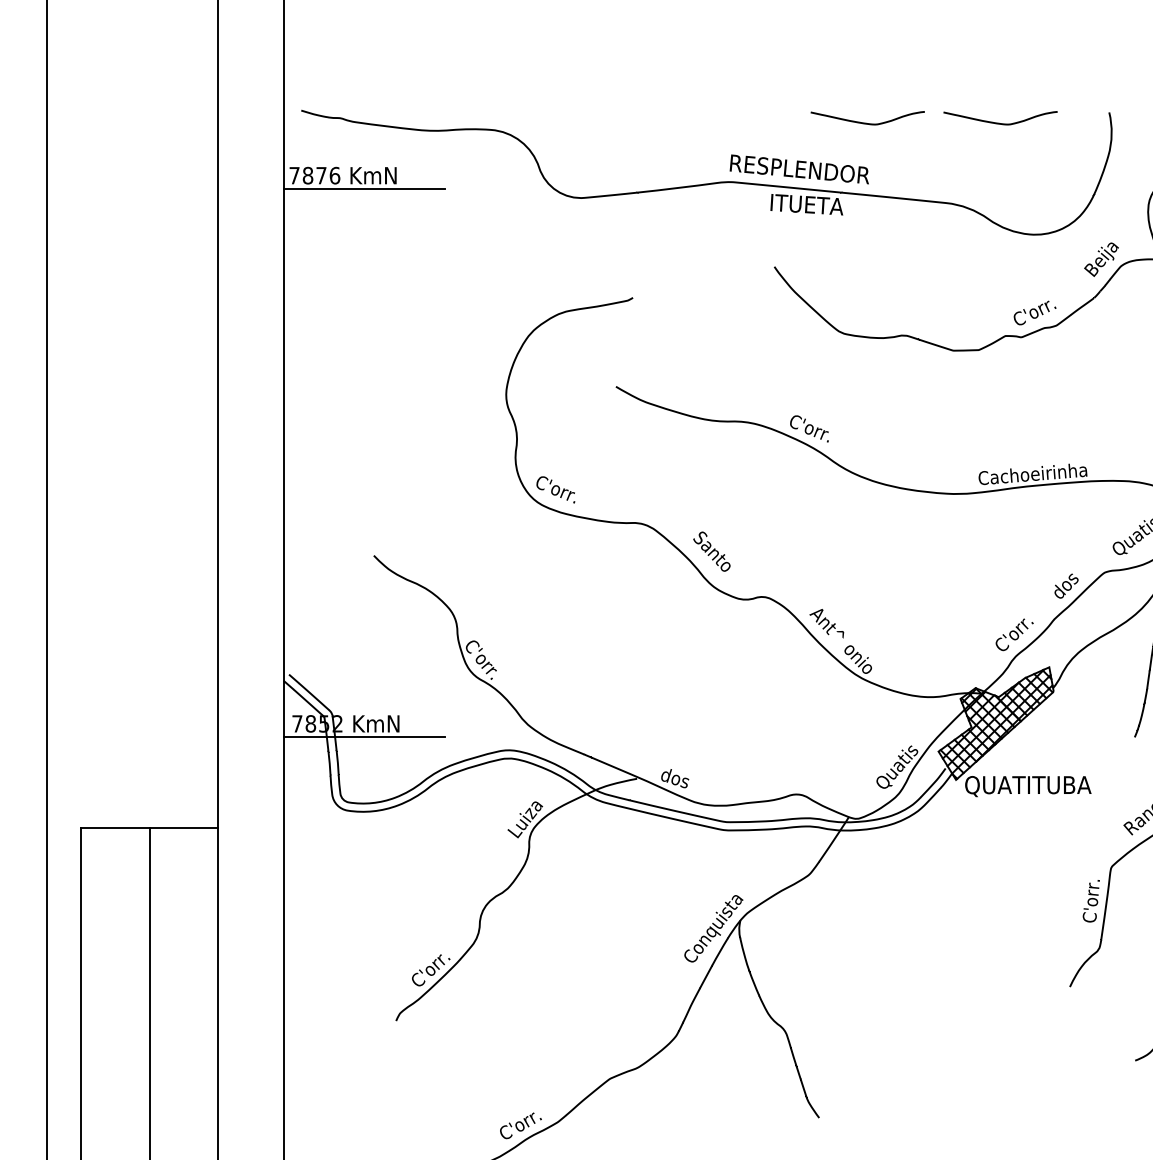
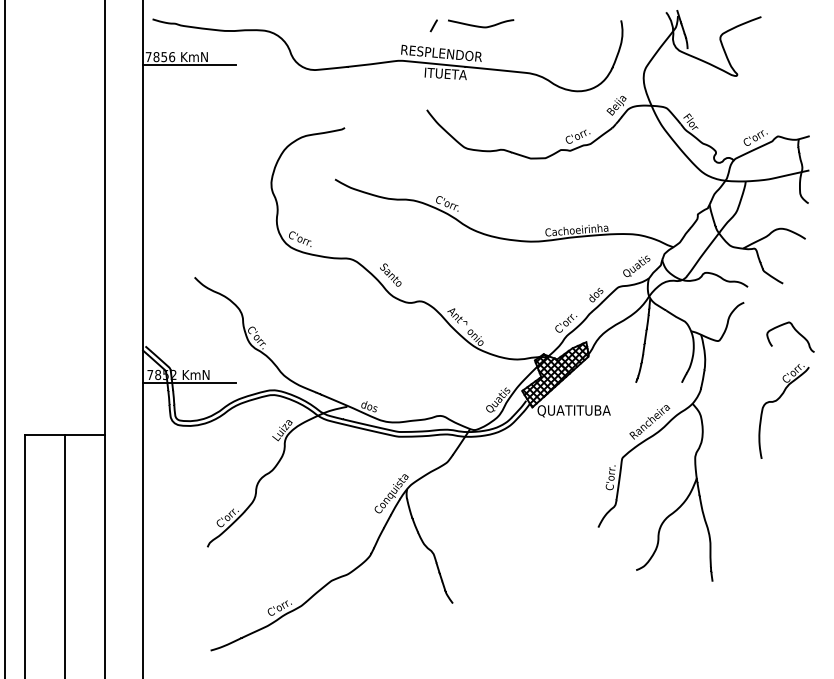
line: (785, 121) -> (433, 25), added
curve: (1001, 122) -> (558, 26), removed
text: (321, 176) -> (164, 57), 7876 -> 7856

